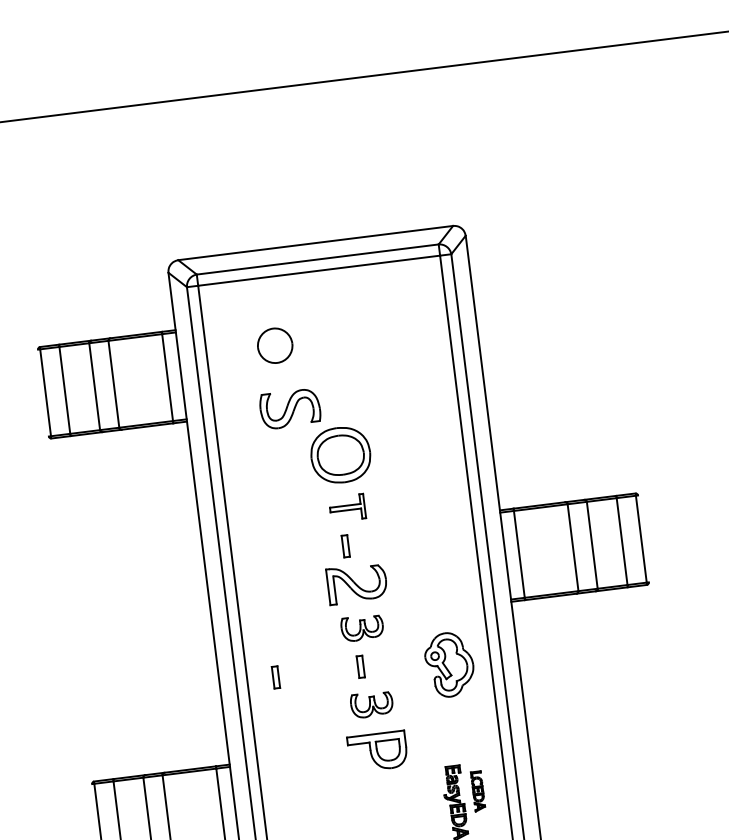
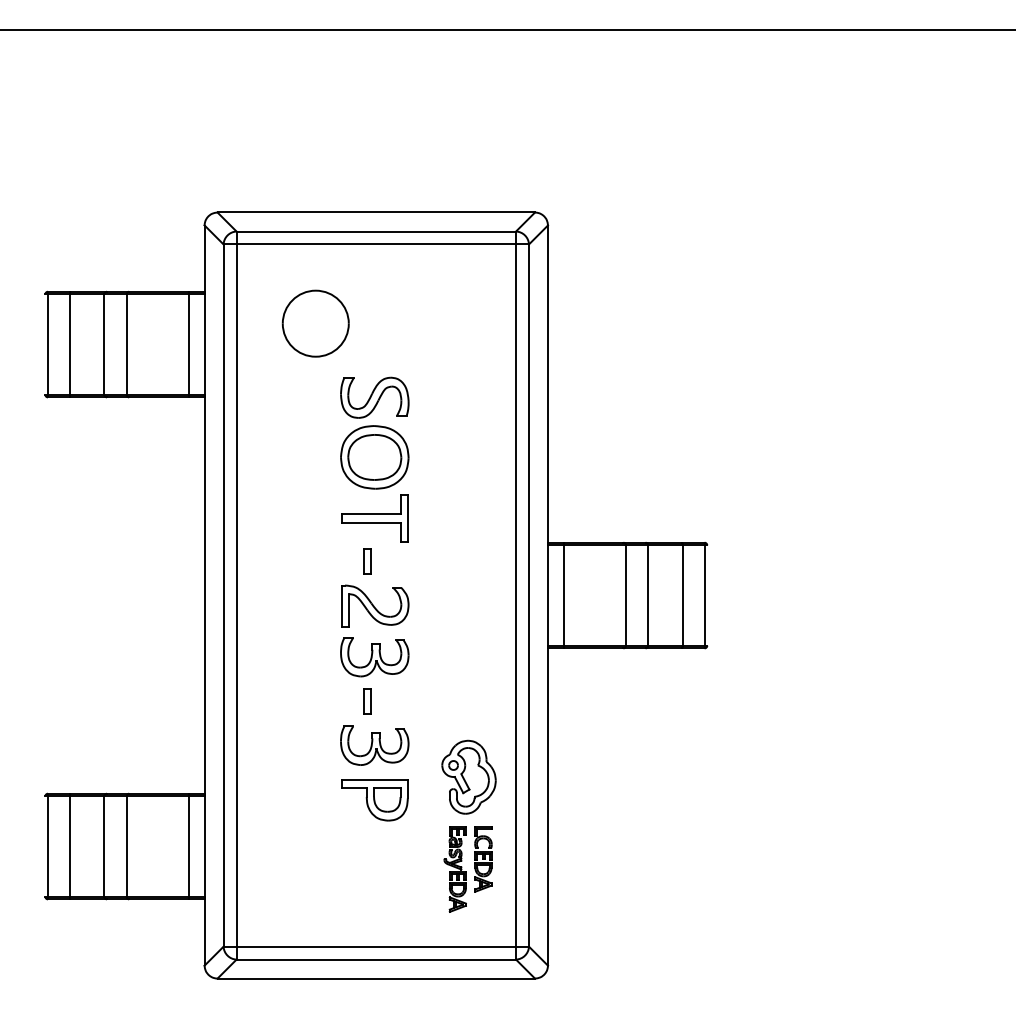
part: (275, 345) -> (315, 323), size x1.67
part: (289, 408) -> (374, 397), moved
part: (347, 508) -> (374, 518), size x1.67
part: (362, 628) -> (374, 657), size x1.43
part: (449, 664) -> (468, 776), moved
part: (275, 677) -> (269, 701), removed
part: (371, 704) -> (374, 745), size x1.43
part: (478, 791) -> (483, 859), size x1.43

